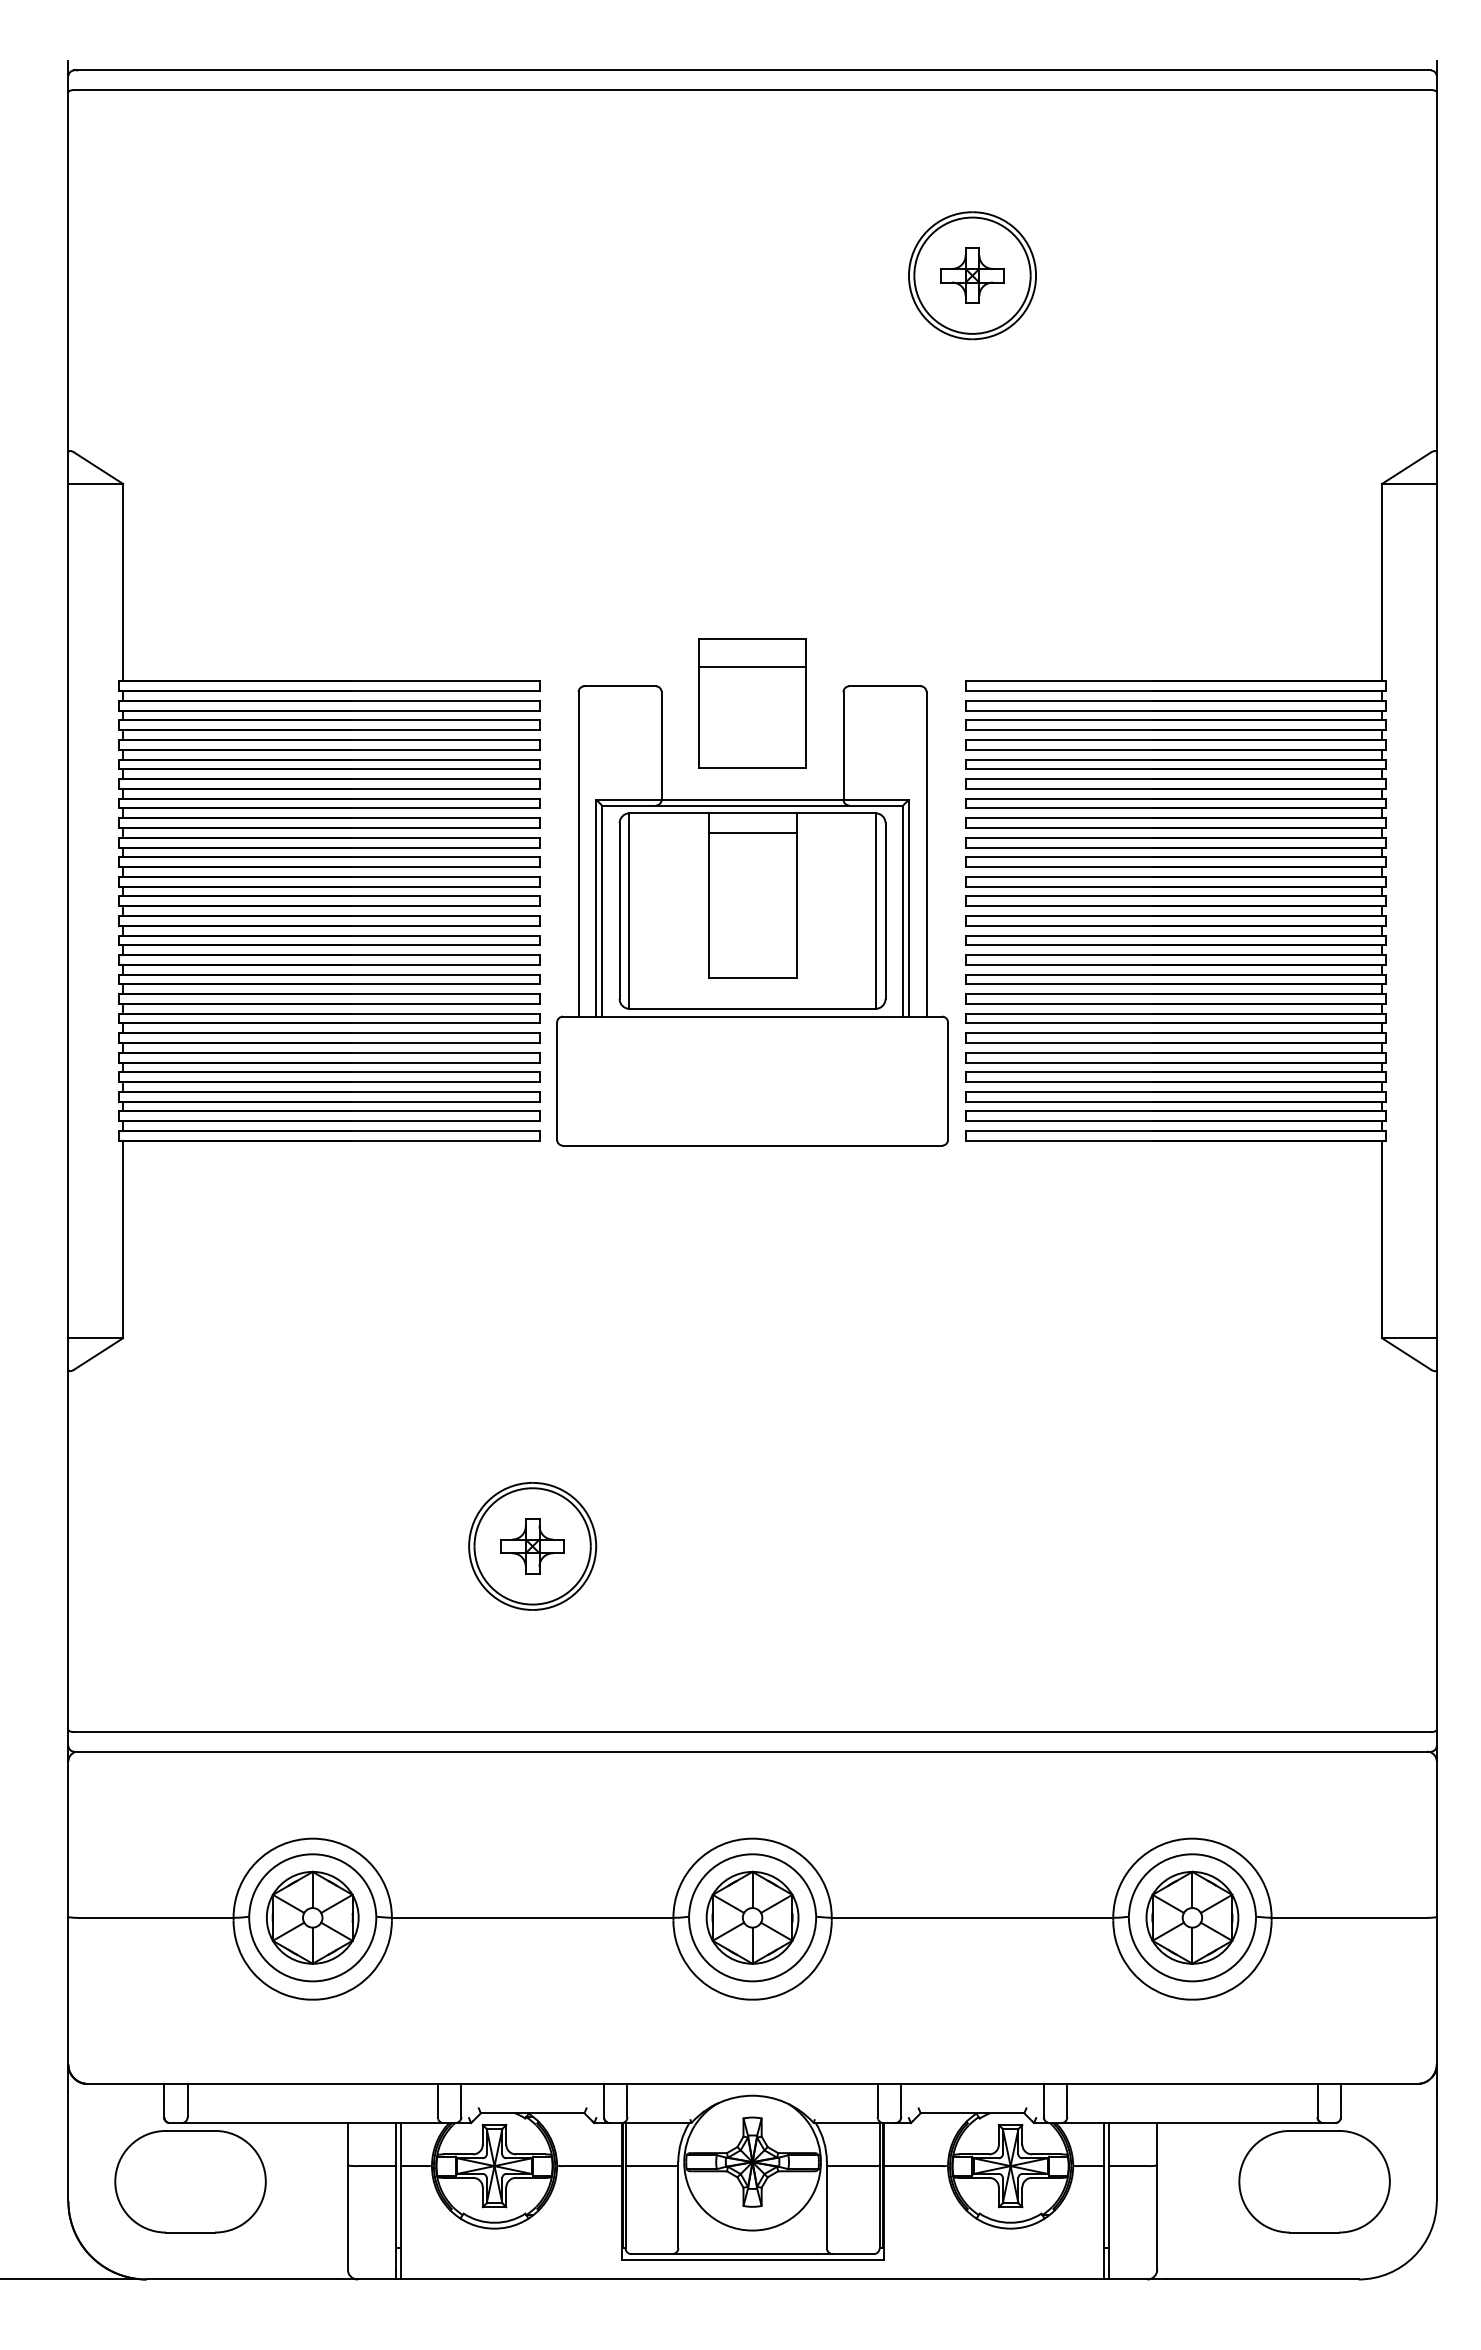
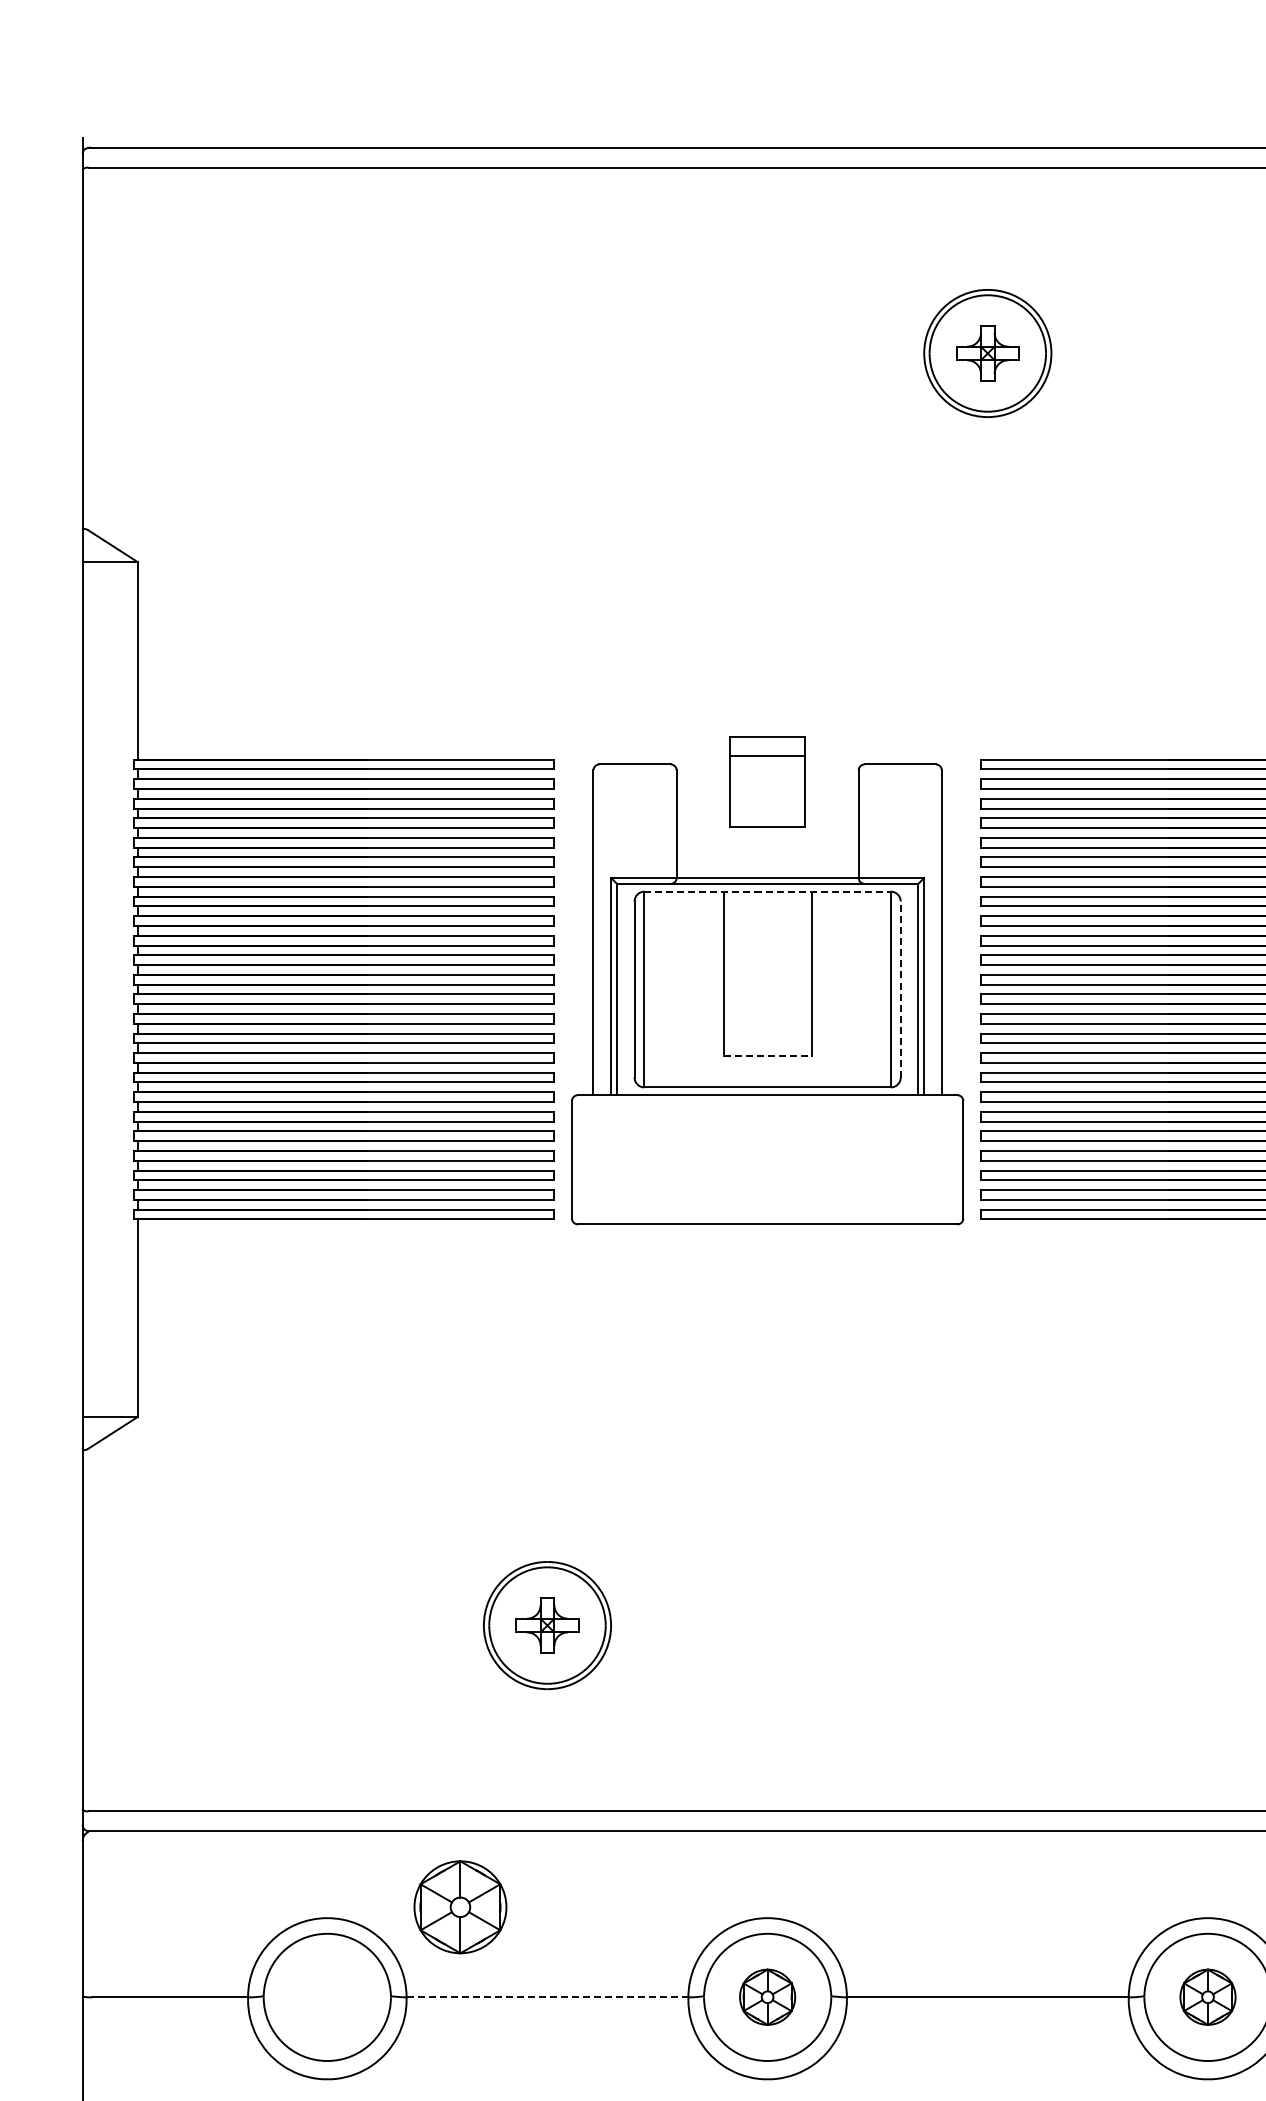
part: (752, 703) -> (767, 781), size x0.7
line: (753, 813) -> (768, 891), solid -> dashed
line: (752, 832) -> (767, 910), removed
line: (885, 911) -> (900, 989), solid -> dashed
line: (752, 977) -> (767, 1056), solid -> dashed
part: (312, 1917) -> (460, 1906), moved
line: (532, 1917) -> (547, 1997), solid -> dashed
part: (752, 1917) -> (767, 1997), size x0.6
part: (1192, 1917) -> (1208, 1997), size x0.6

